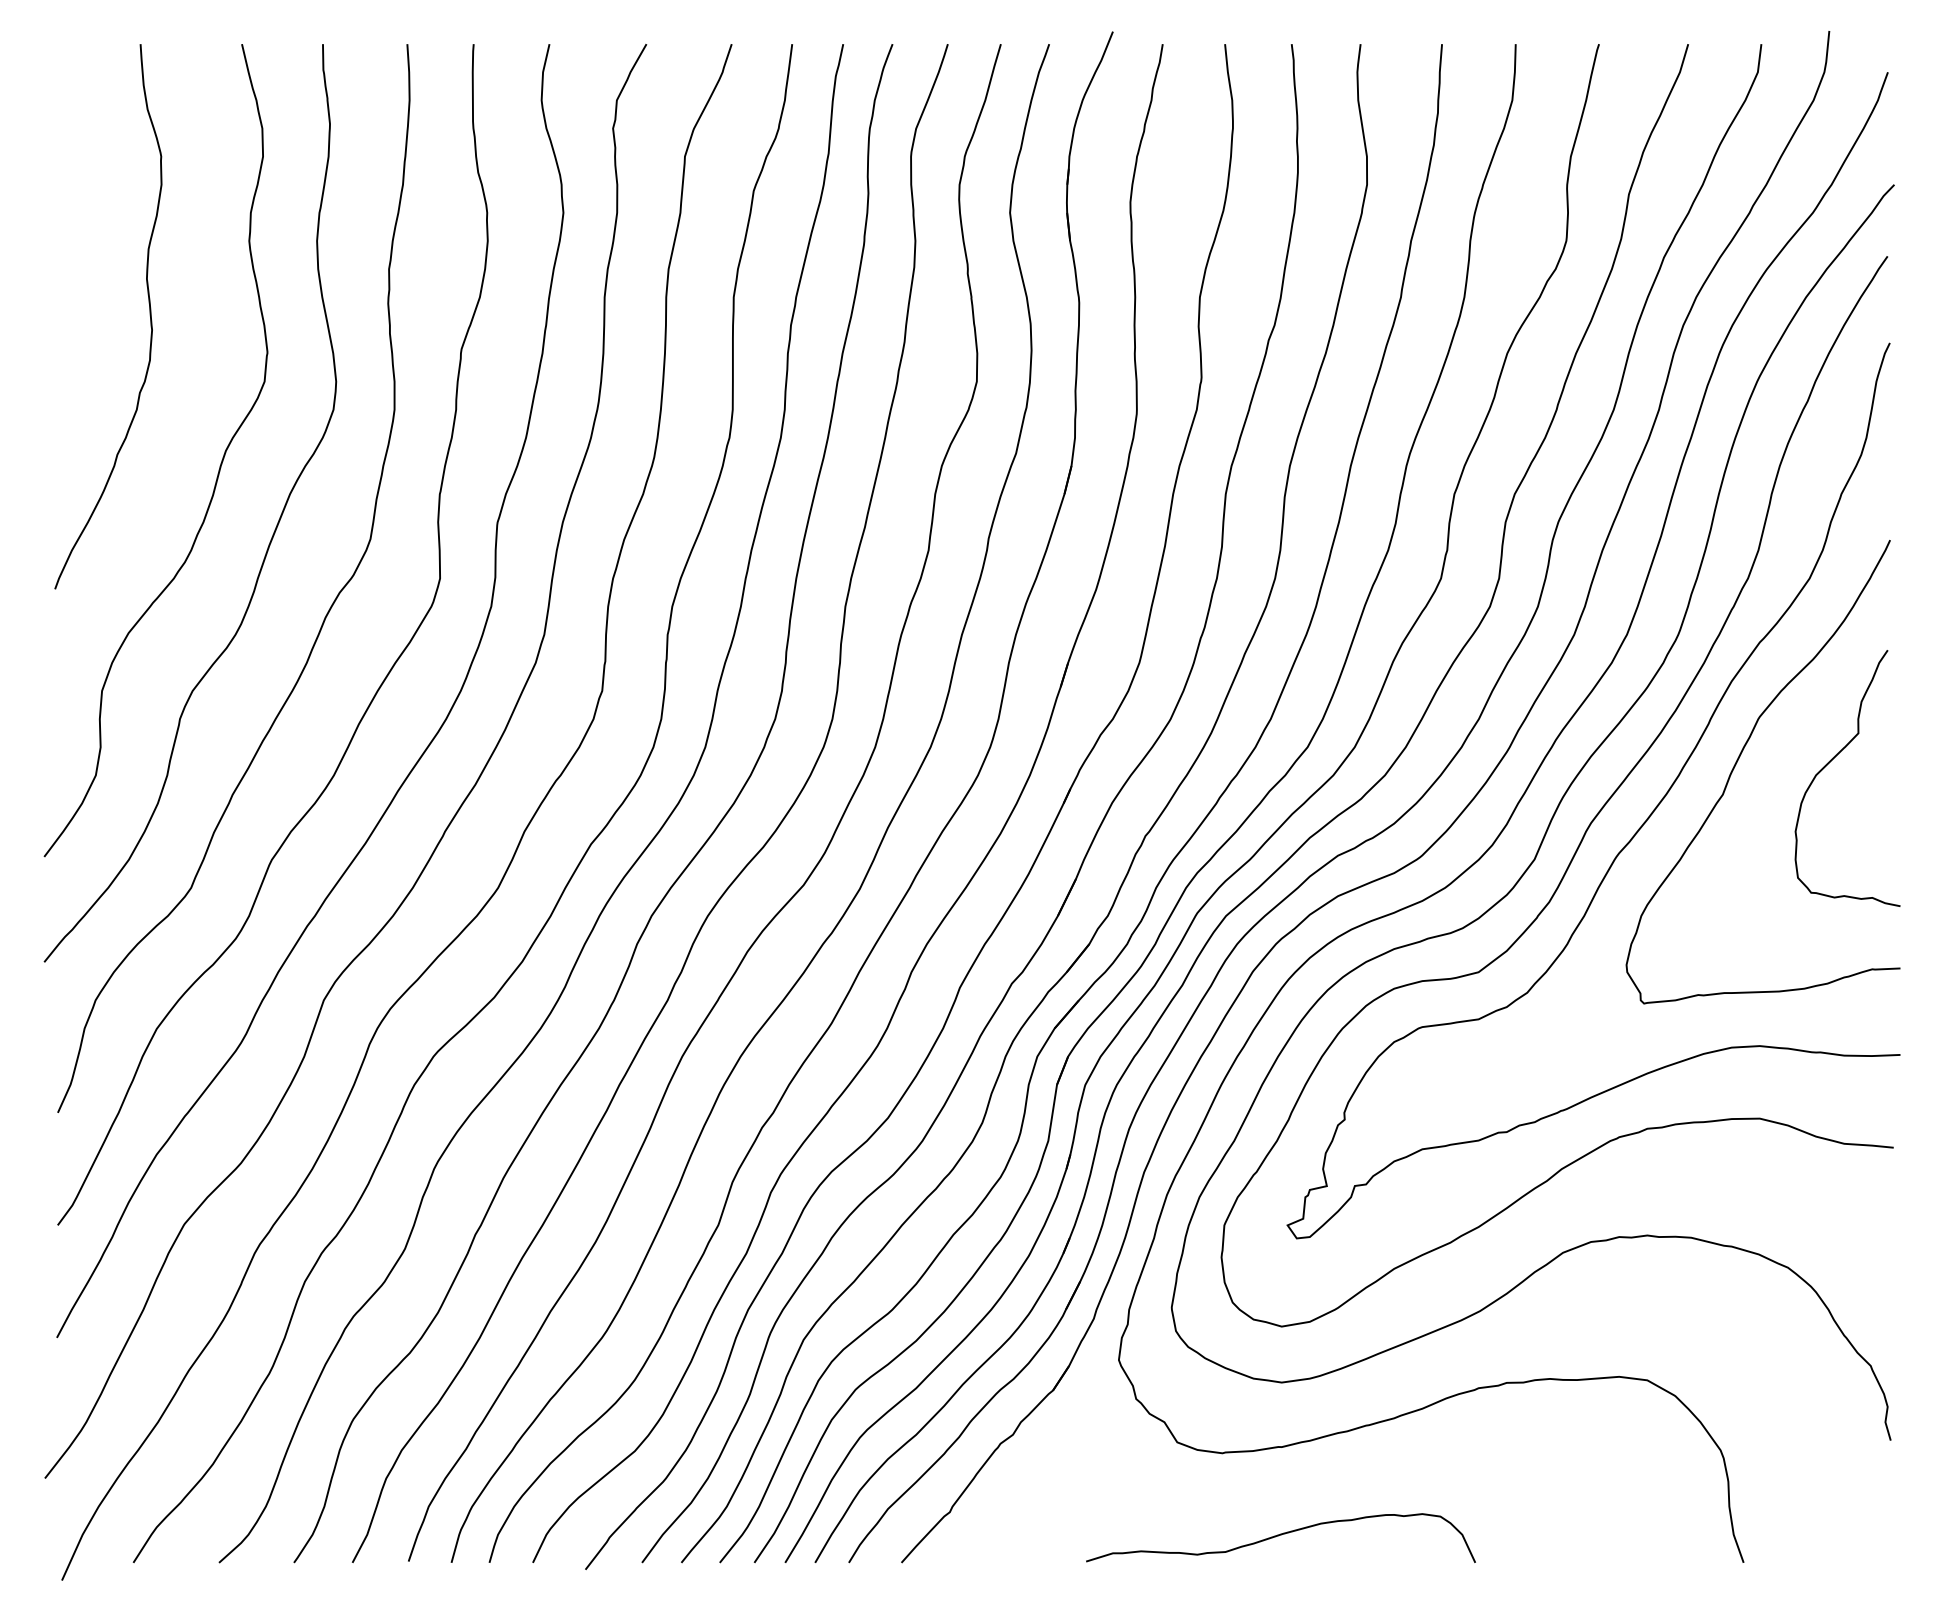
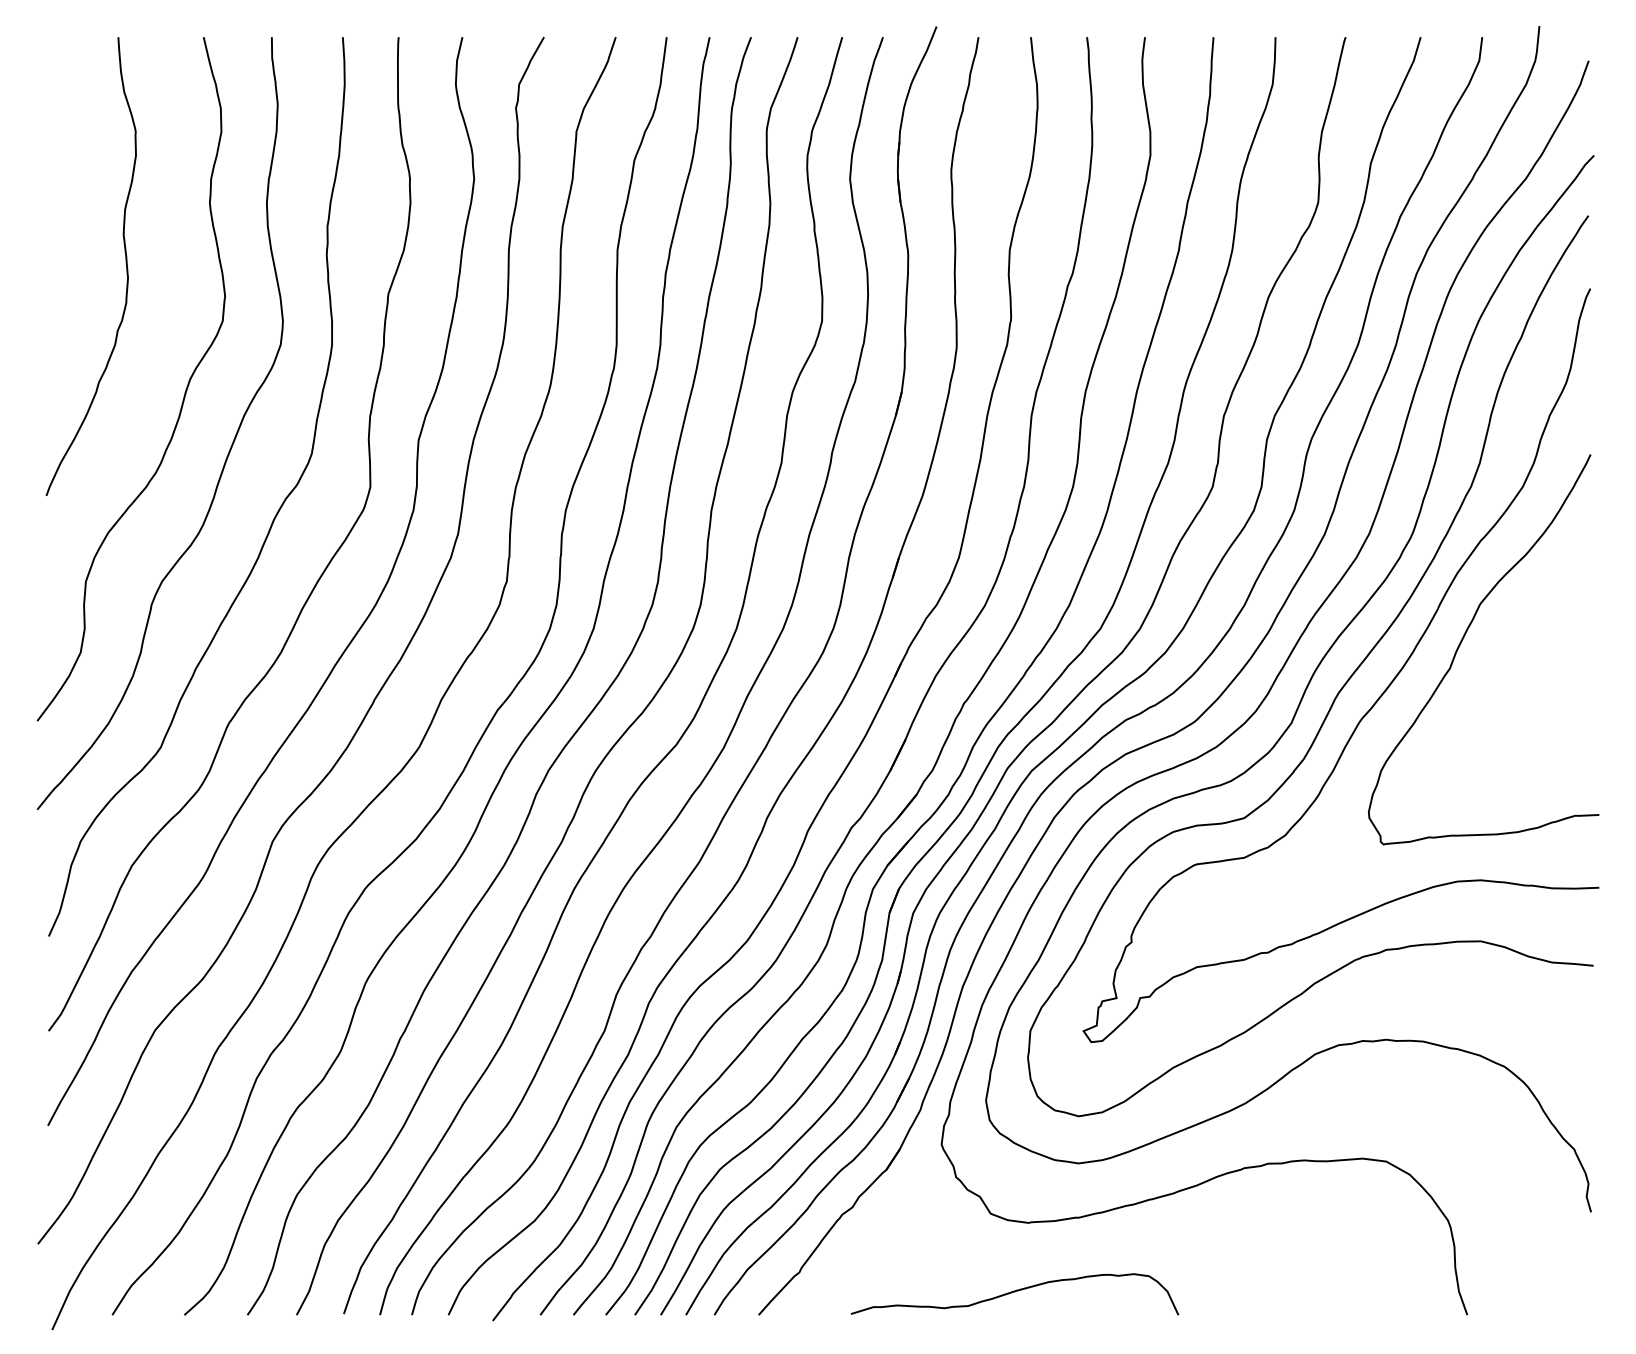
curve: (1831, 761) -> (1541, 640), removed
curve: (1280, 1535) -> (1014, 1292), moved

